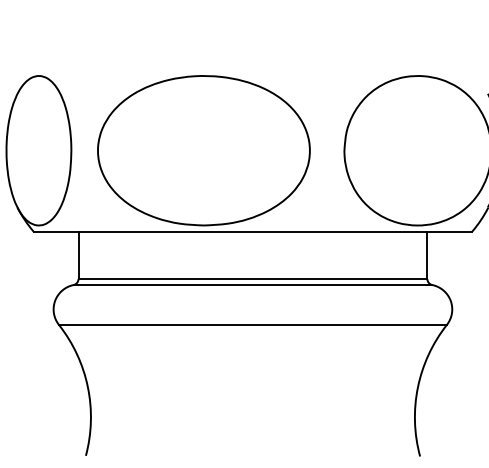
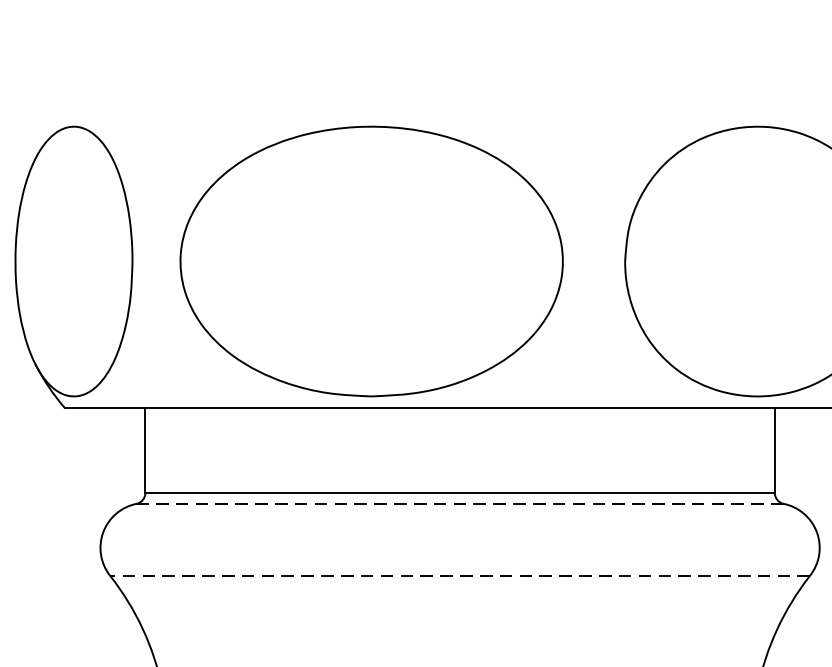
line: (252, 285) -> (459, 504), solid -> dashed
line: (252, 324) -> (459, 575), solid -> dashed

